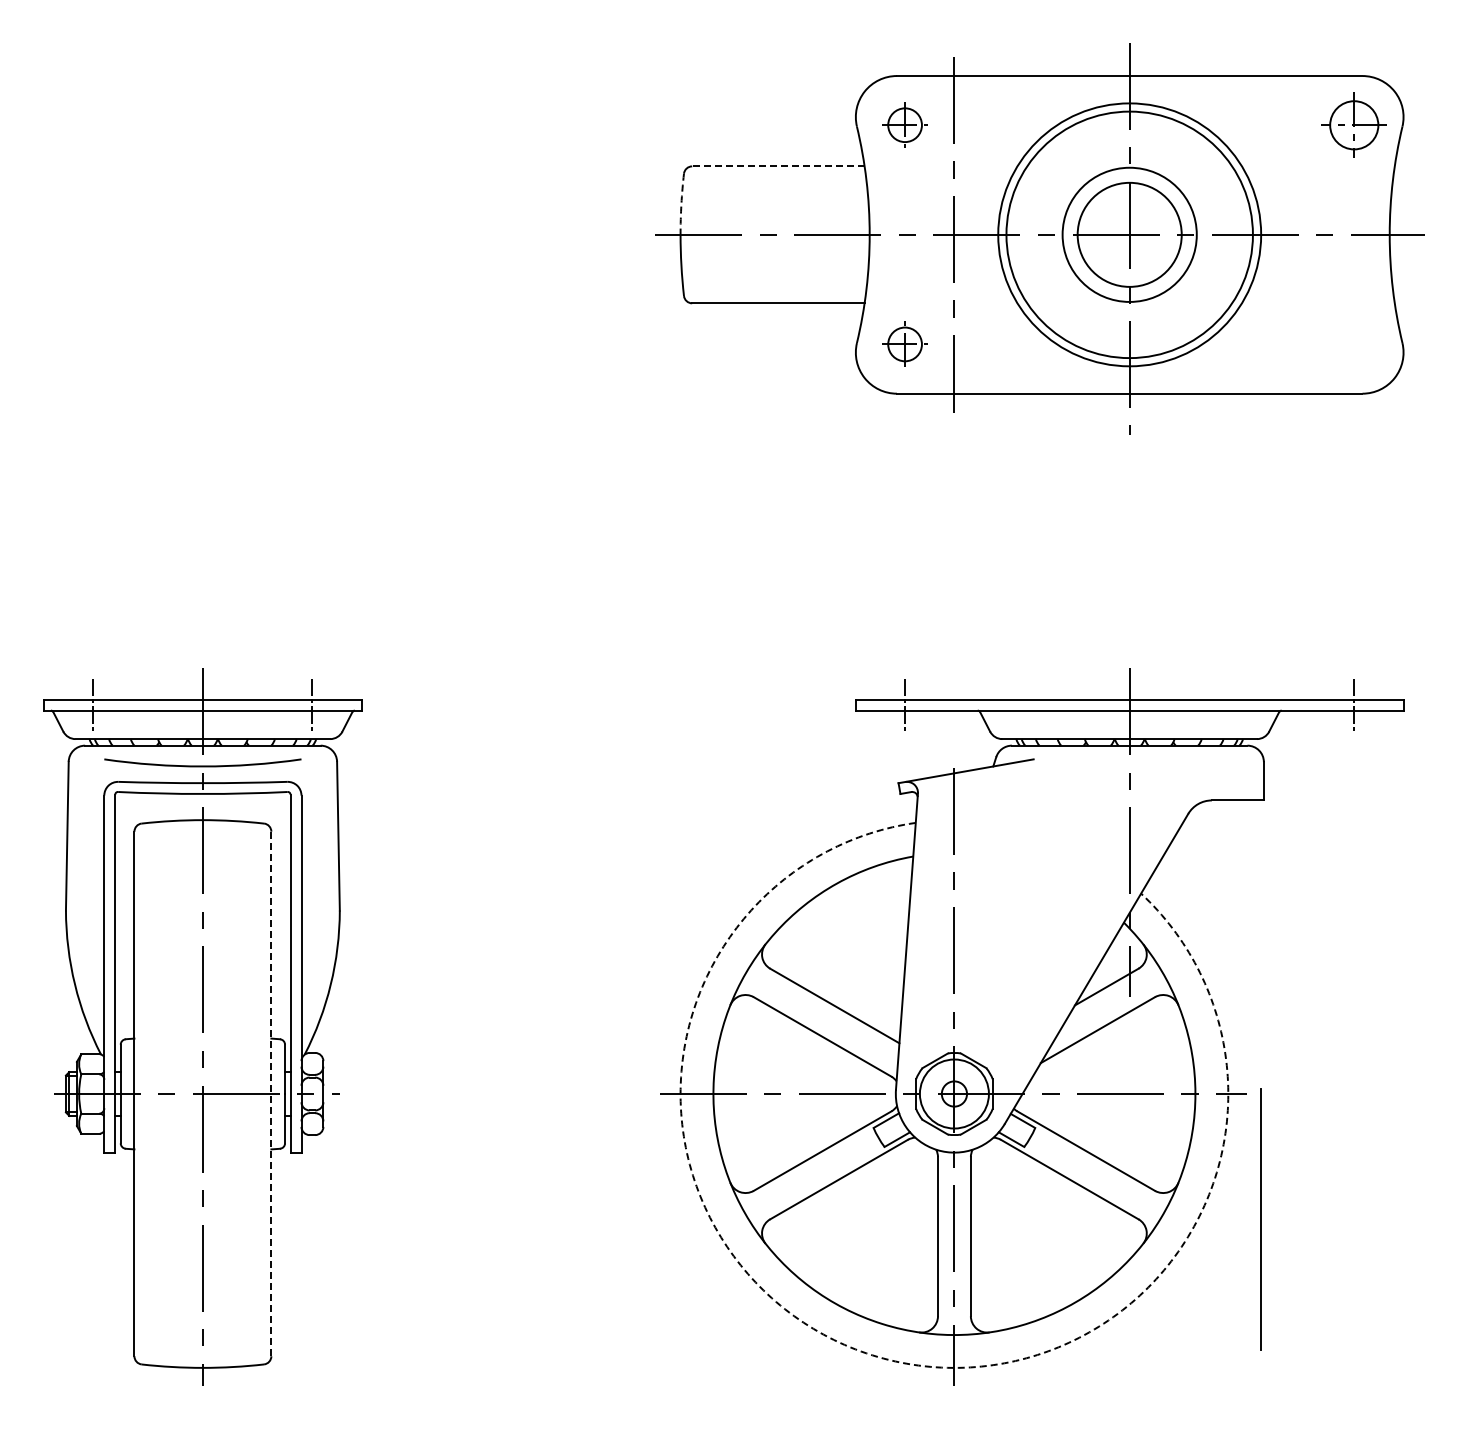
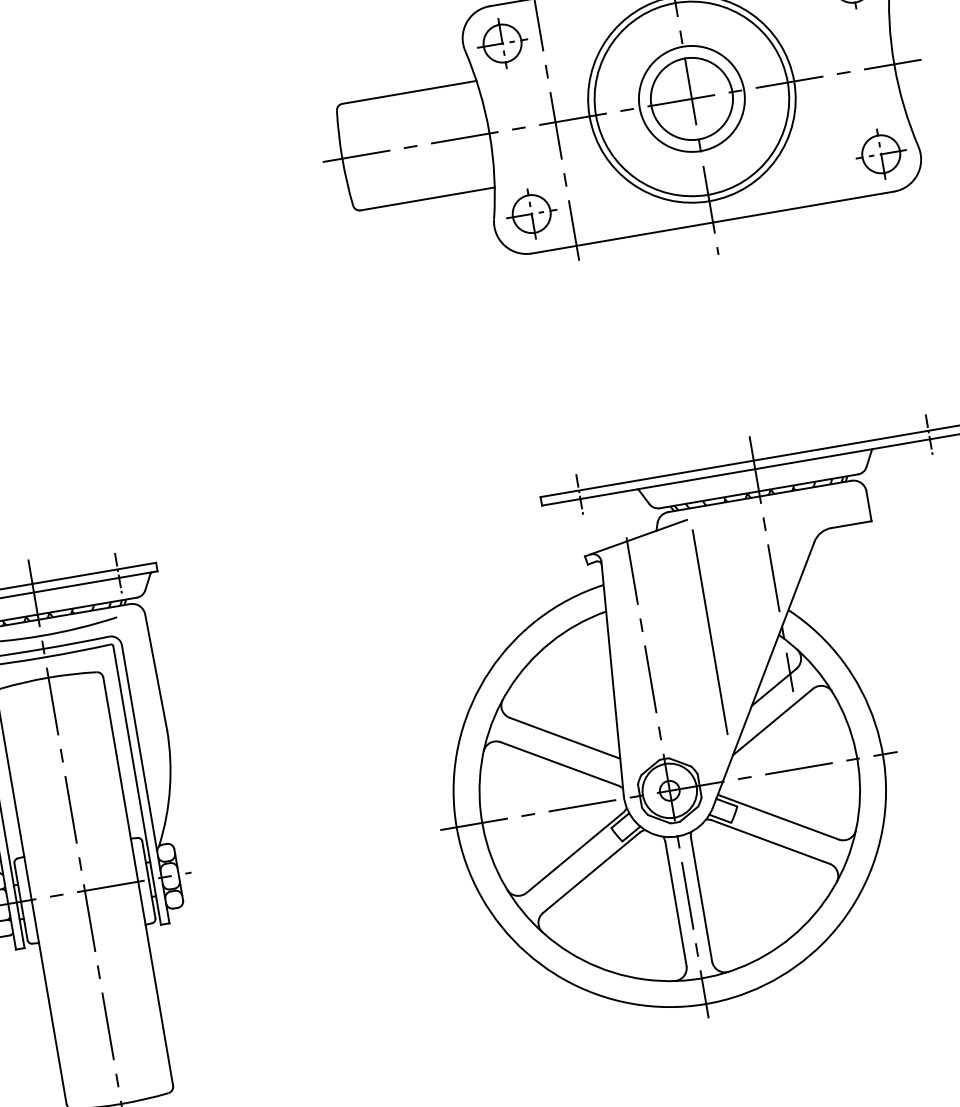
part: (904, 124) -> (501, 43), size x1.43
line: (777, 166) -> (408, 92), dashed -> solid
arc: (681, 204) -> (339, 134), dashed -> solid
part: (904, 344) -> (531, 214), size x1.43
part: (1353, 344) -> (880, 154), added
line: (271, 1093) -> (138, 881), dashed -> solid
line: (1260, 1219) -> (710, 632), moved
arc: (872, 1355) -> (640, 1005), dashed -> solid

